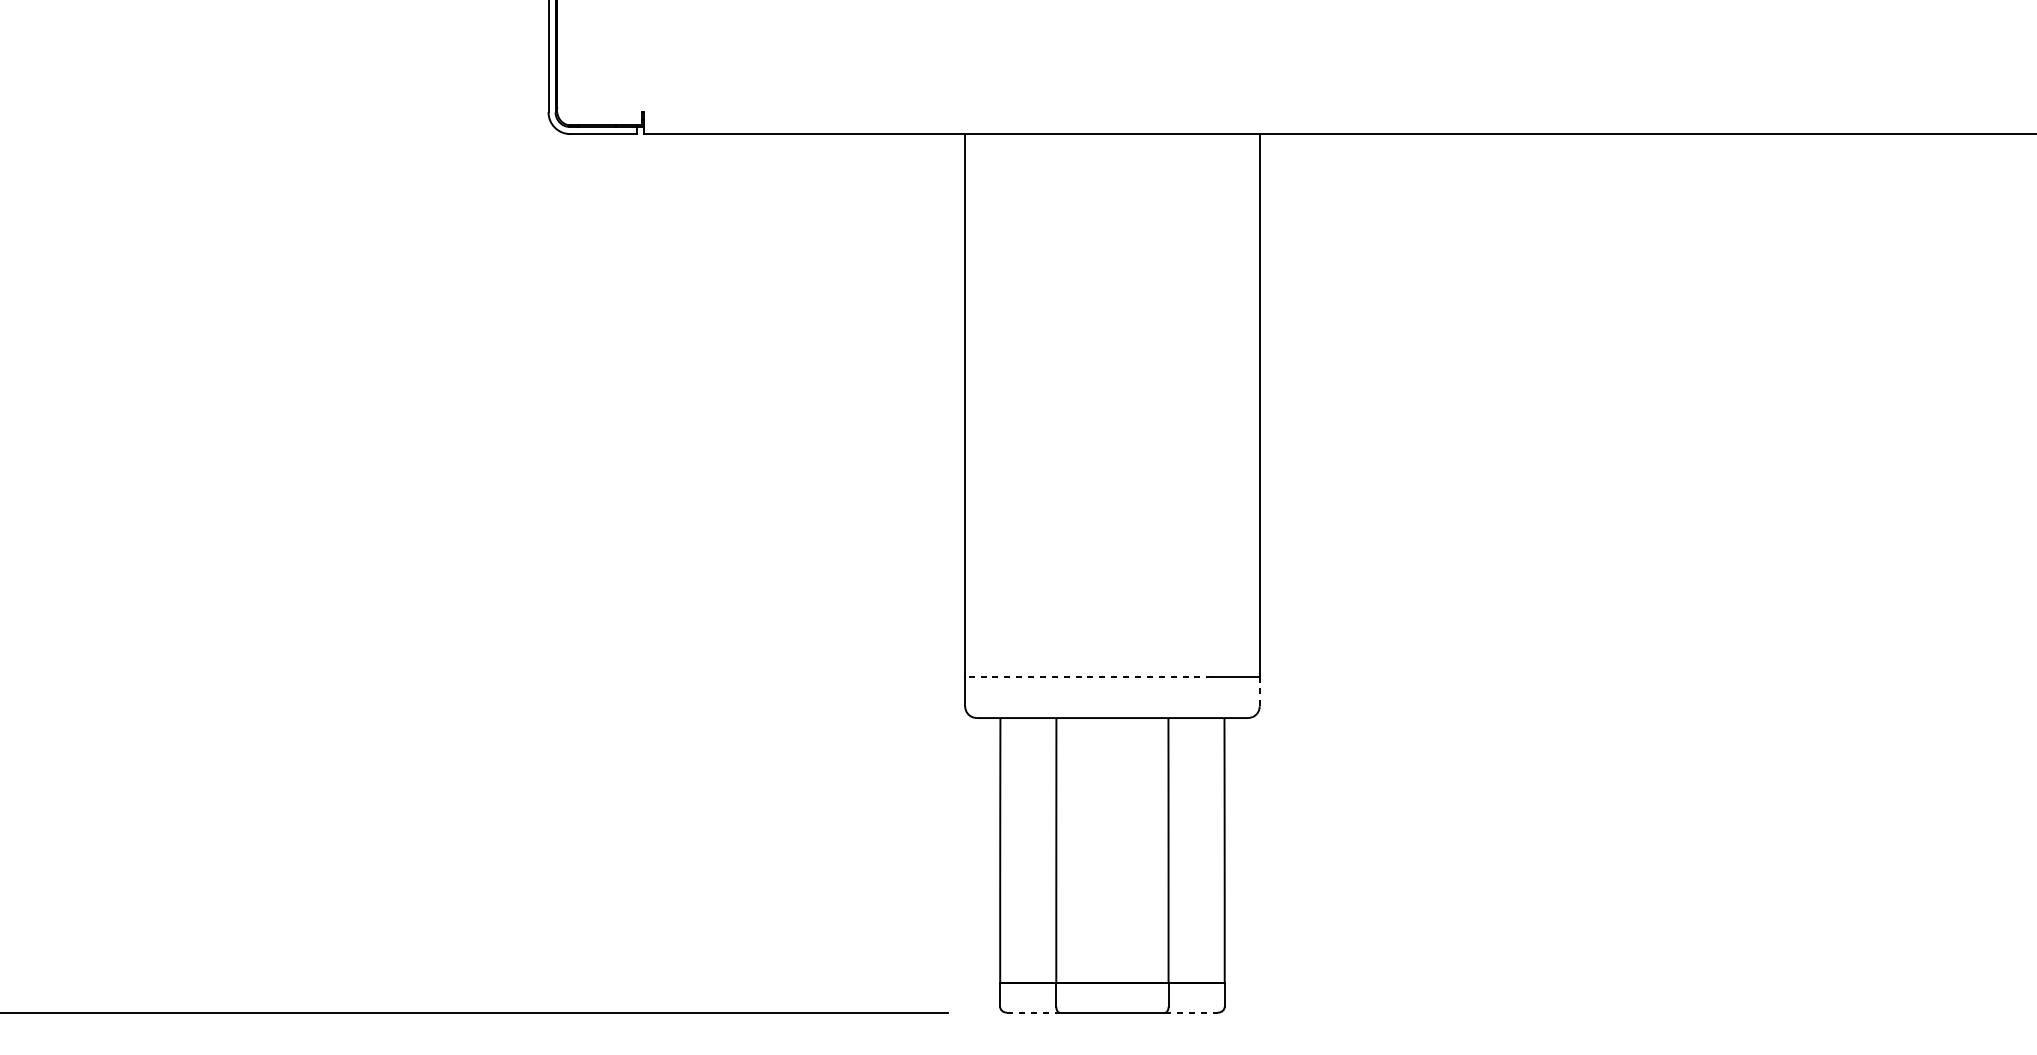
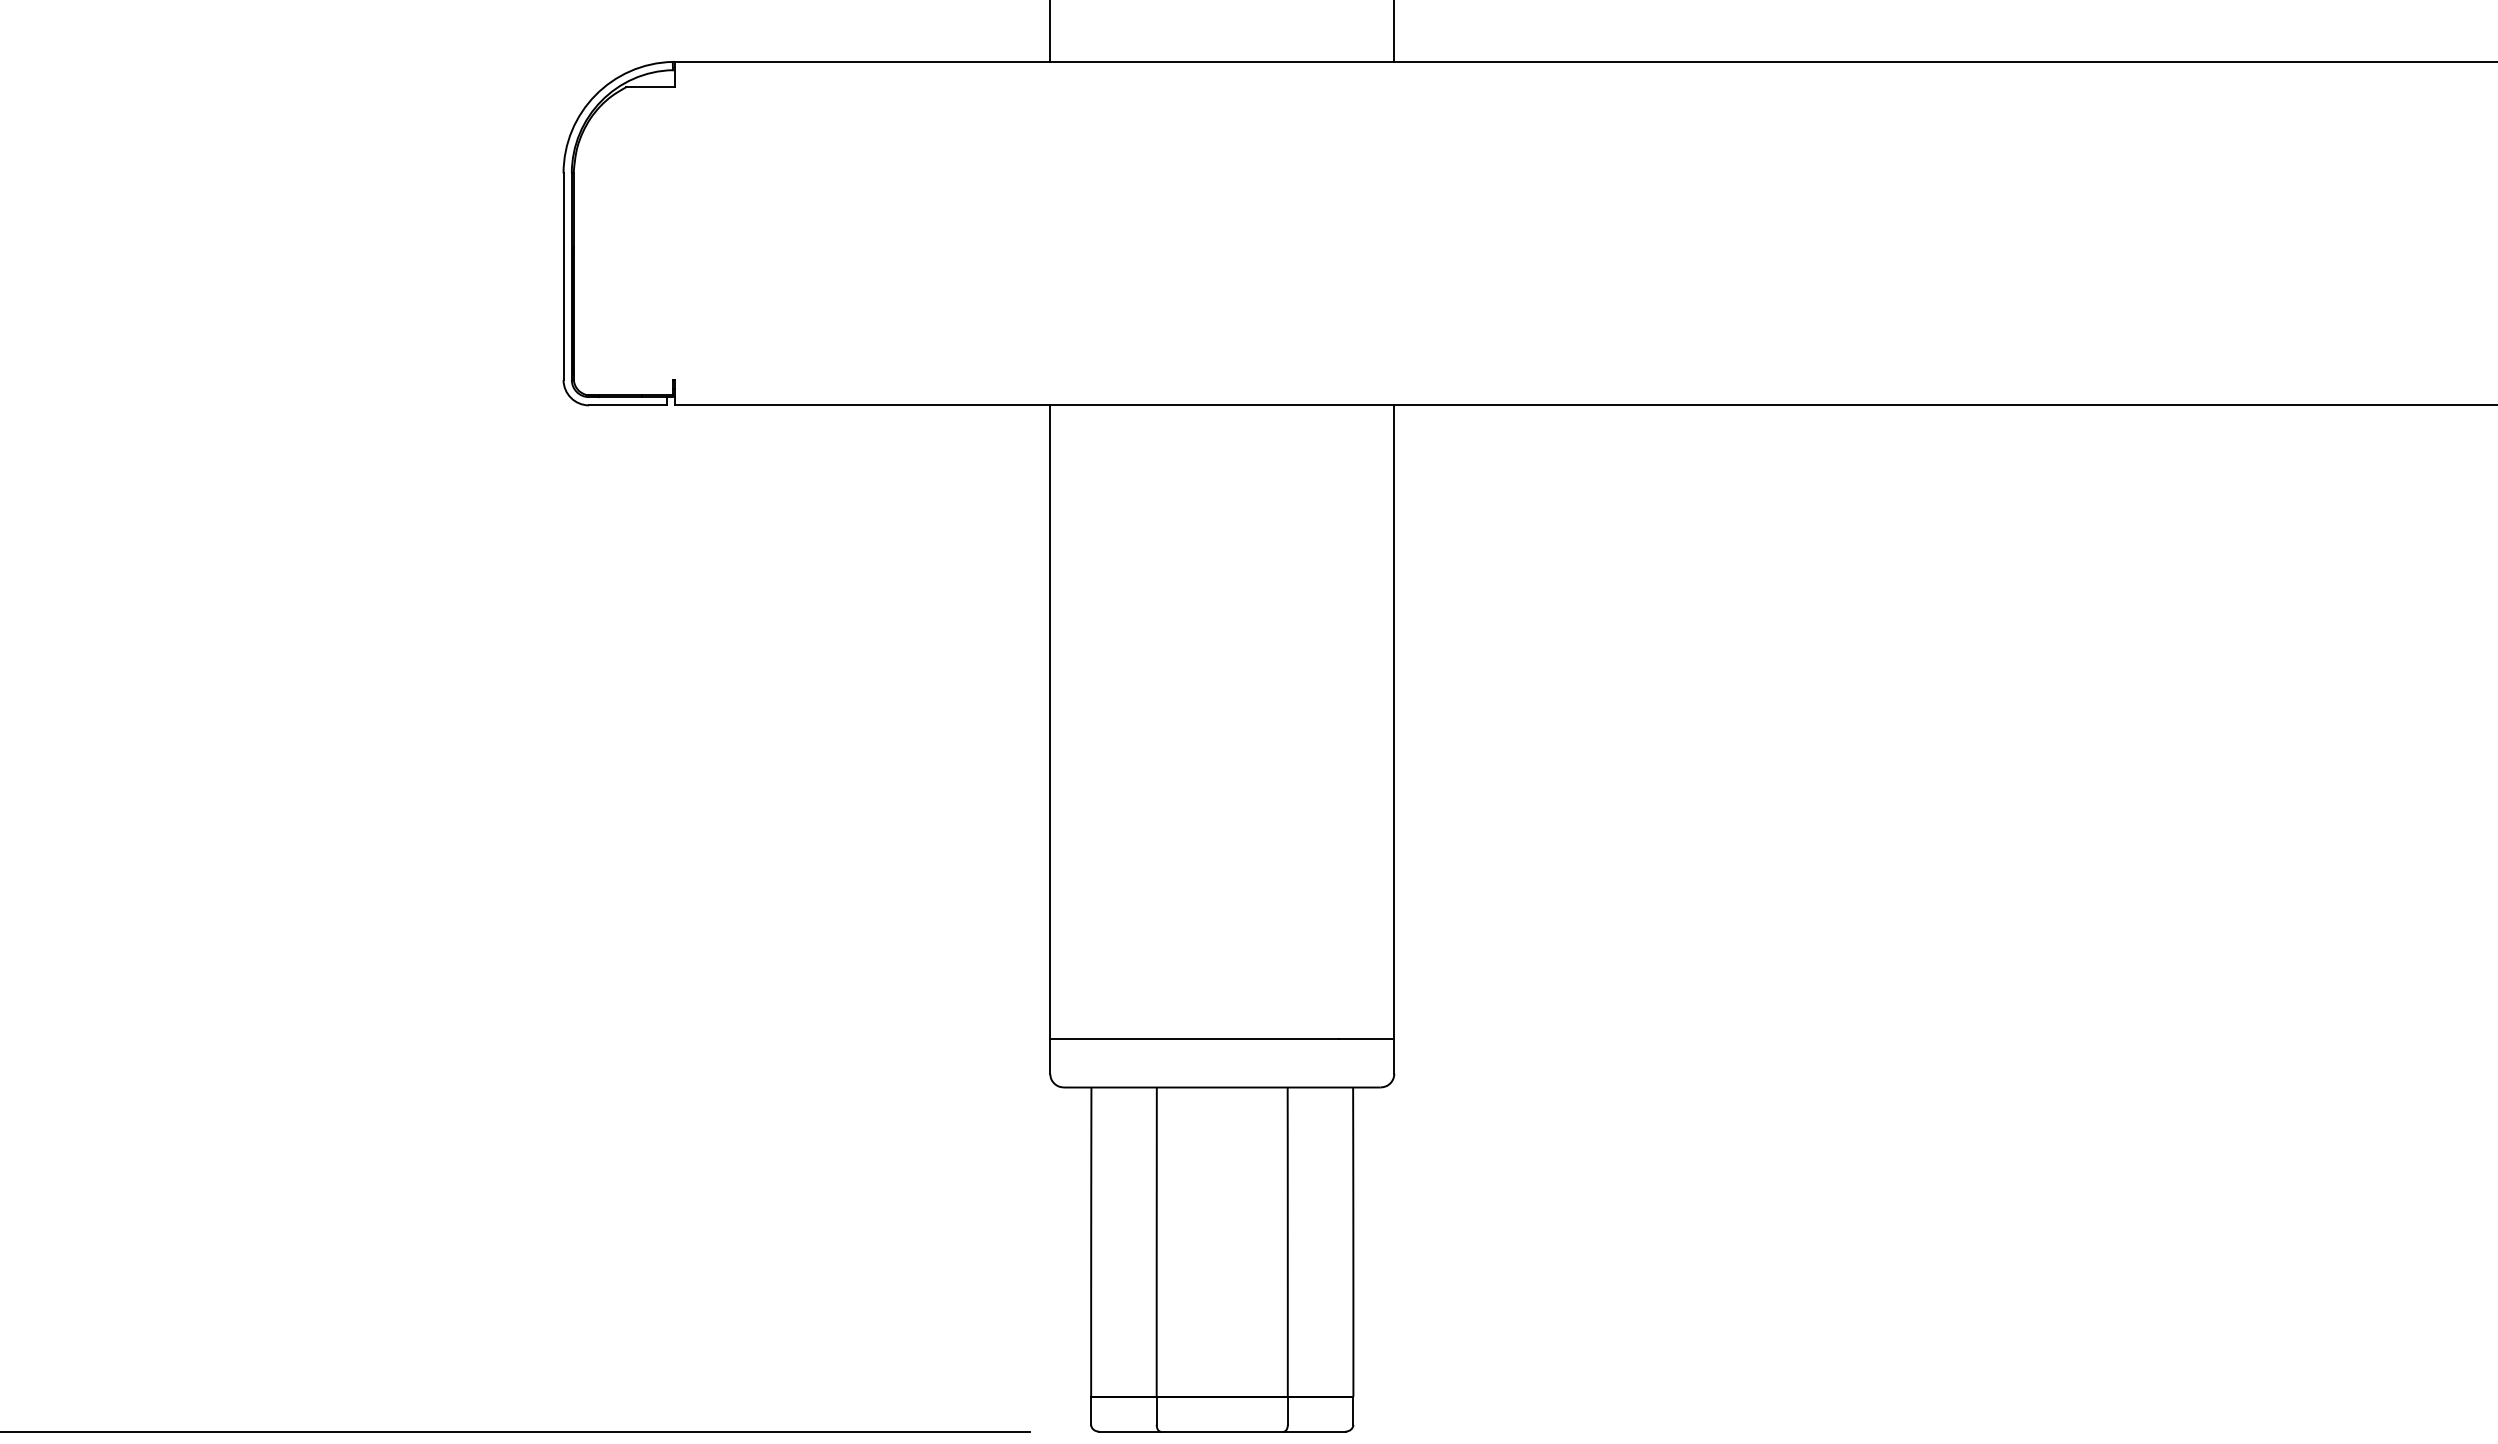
line: (1088, 676) -> (1194, 1039), dashed -> solid
line: (1259, 691) -> (1394, 1056), dashed -> solid
line: (1033, 1012) -> (1129, 1431), dashed -> solid
line: (1191, 1012) -> (1314, 1431), dashed -> solid

